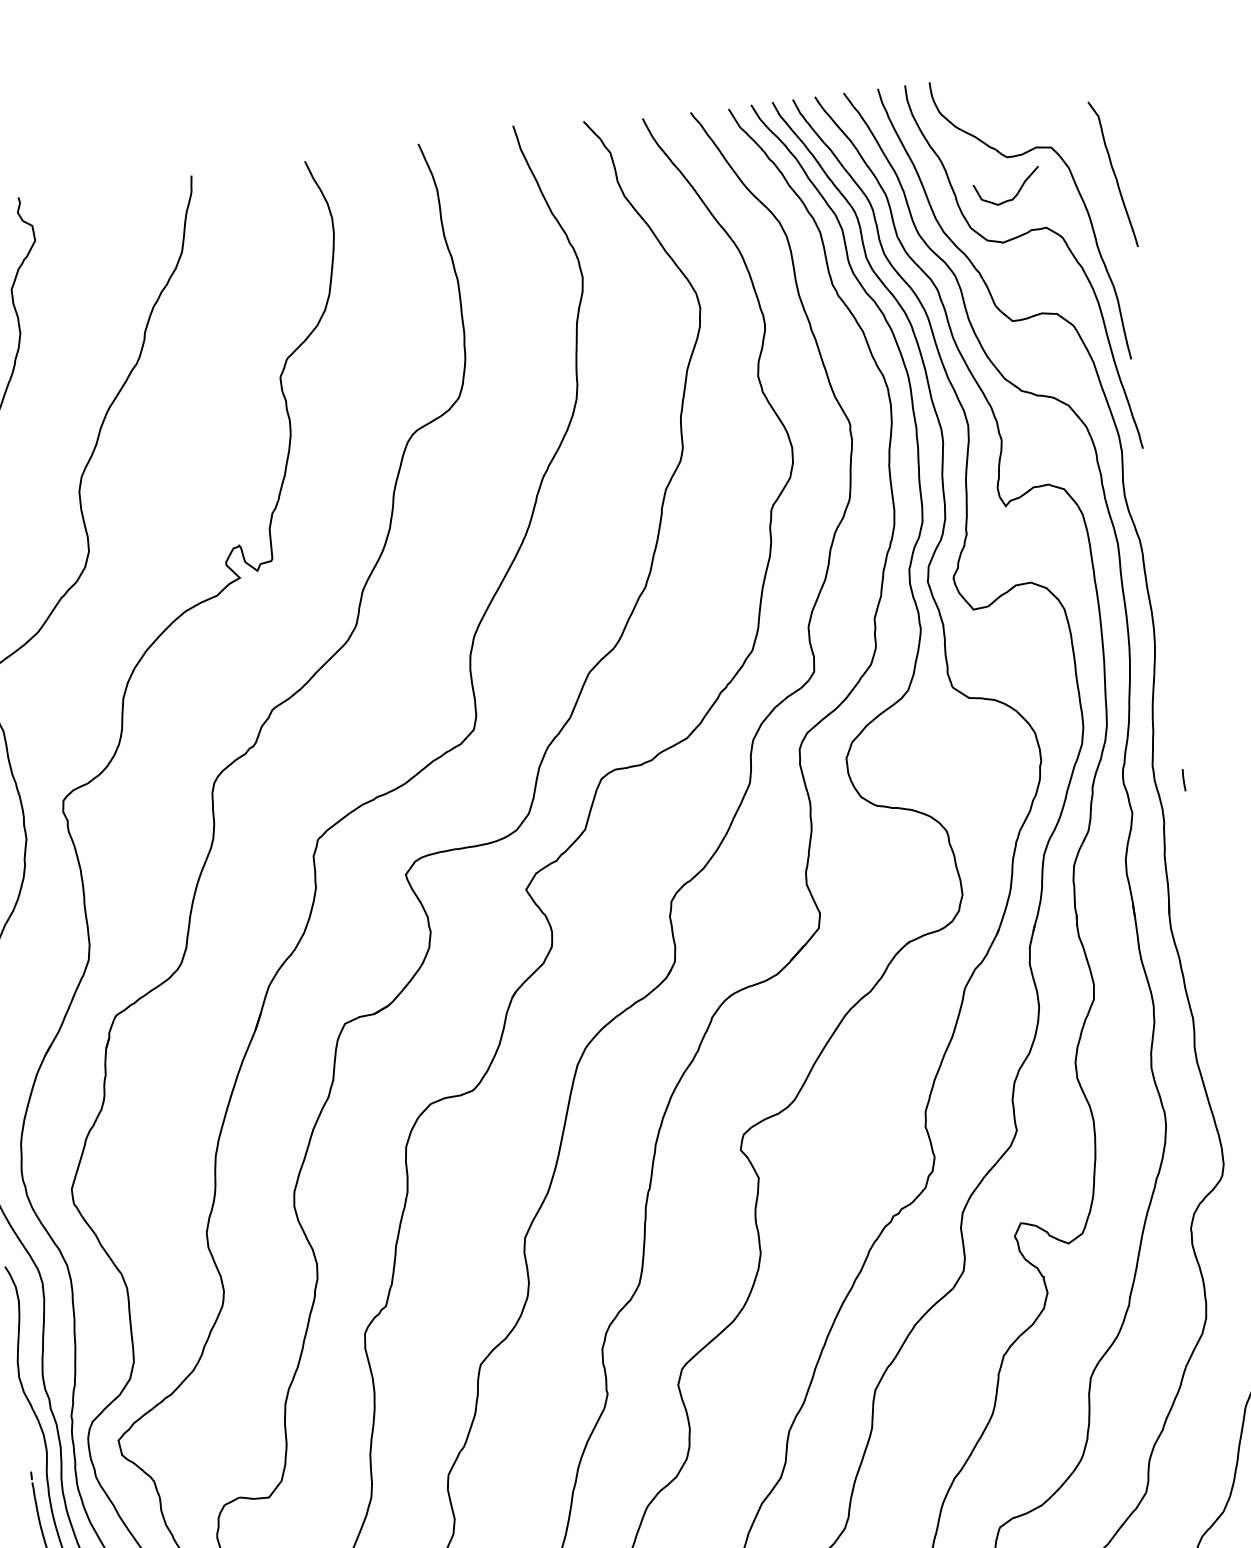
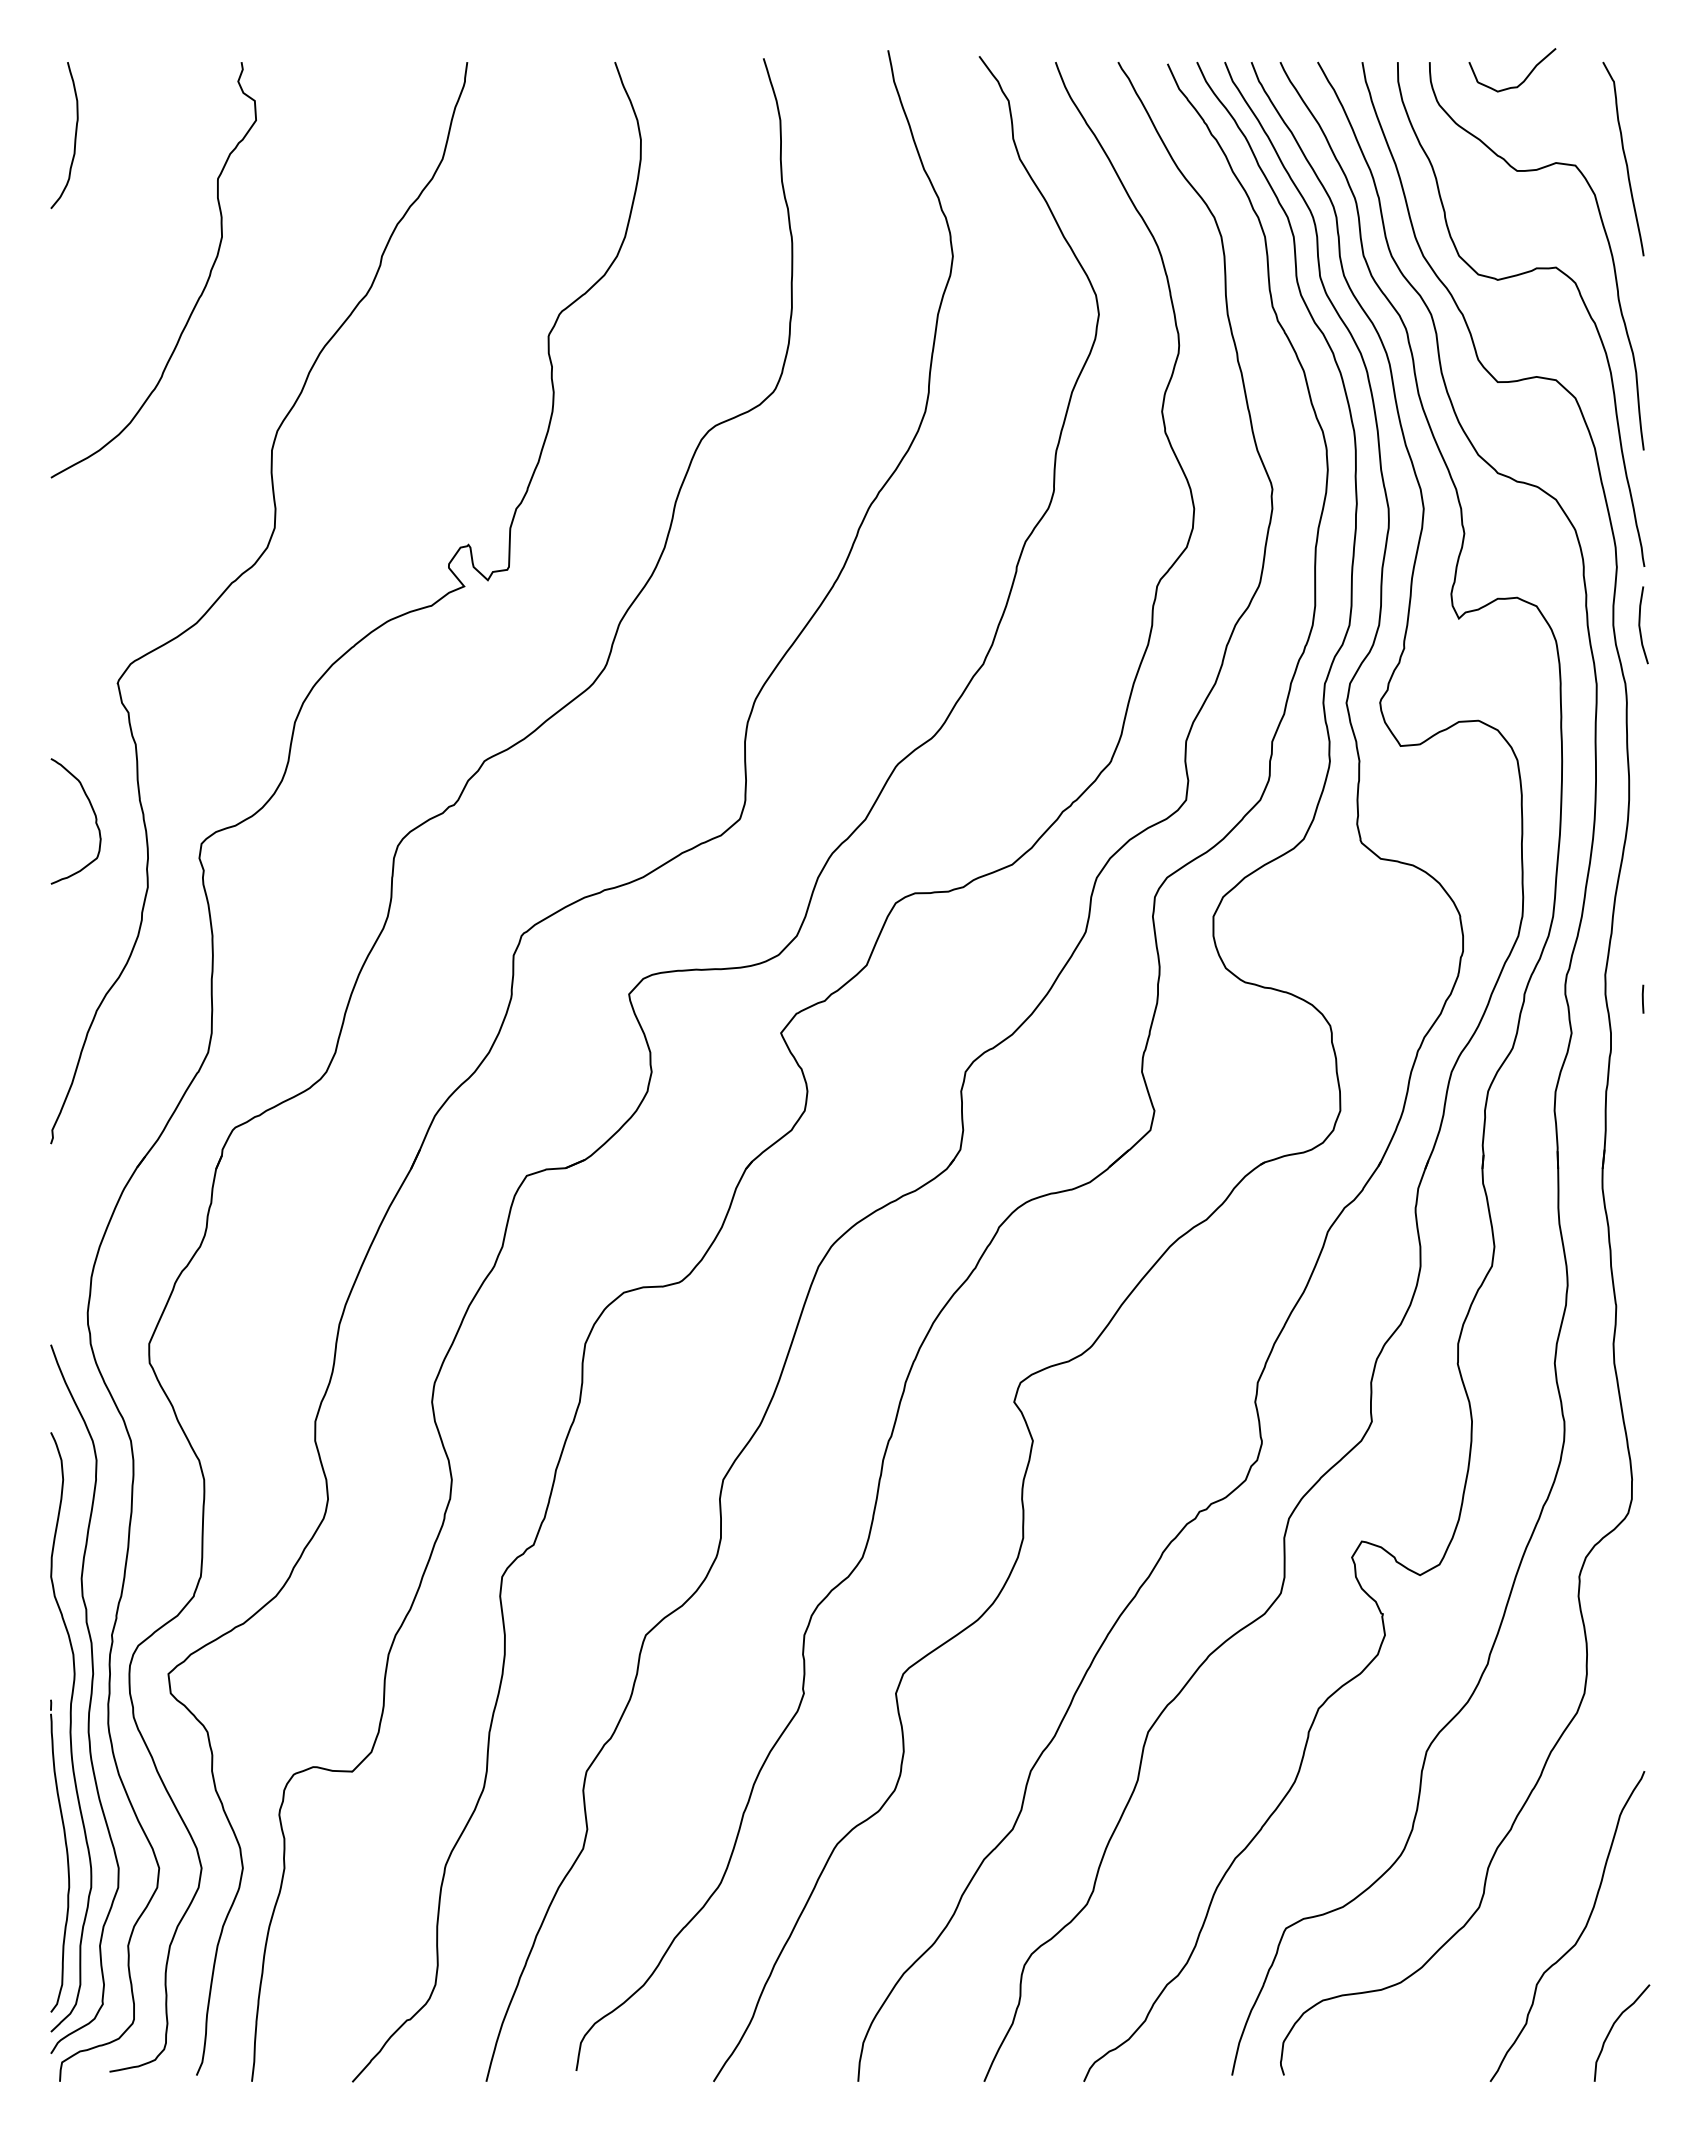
curve: (1113, 173) -> (1624, 158), moved
curve: (1017, 191) -> (1525, 77), moved
line: (1145, 493) -> (1640, 625), added

